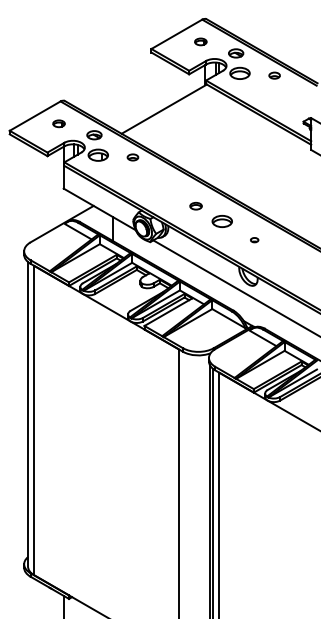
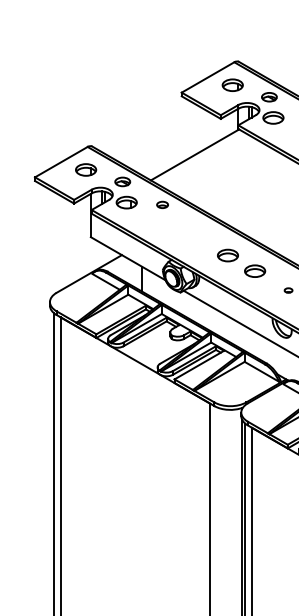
part: (200, 41) -> (232, 84), size x1.67
part: (58, 123) -> (85, 169), size x1.67
part: (195, 205) -> (227, 254), size x1.67

